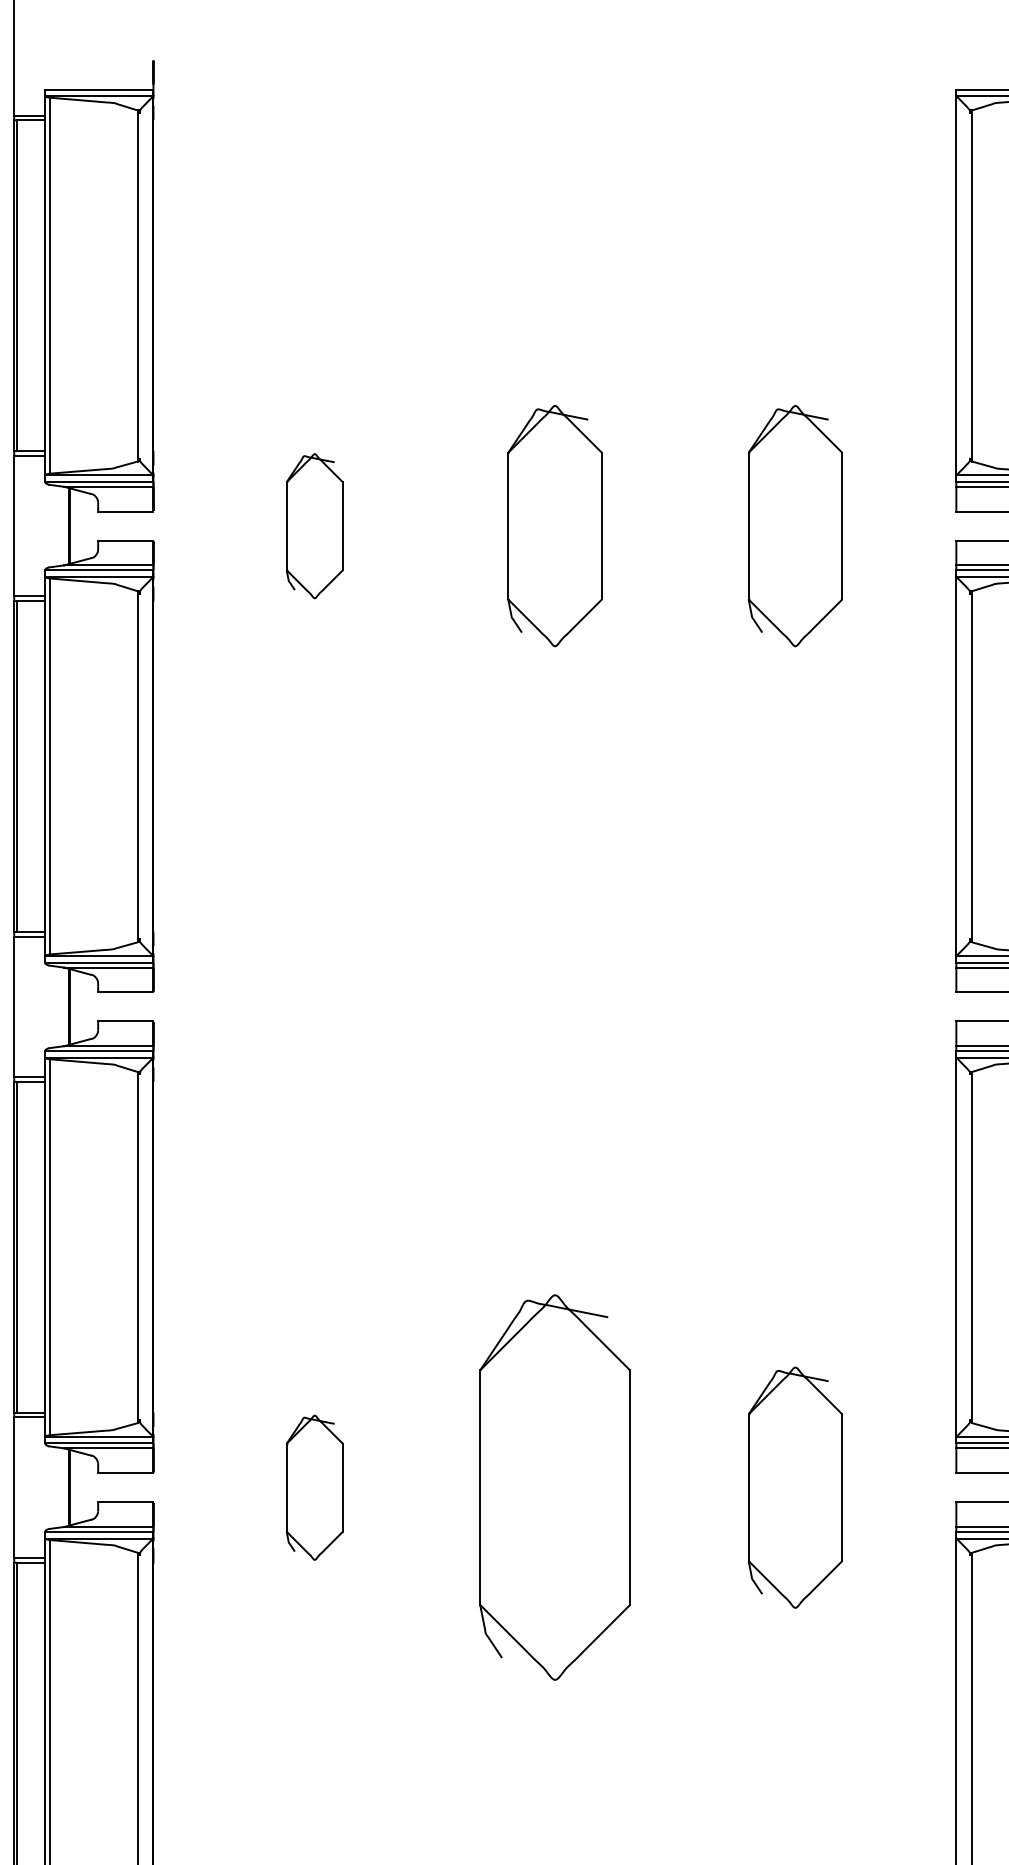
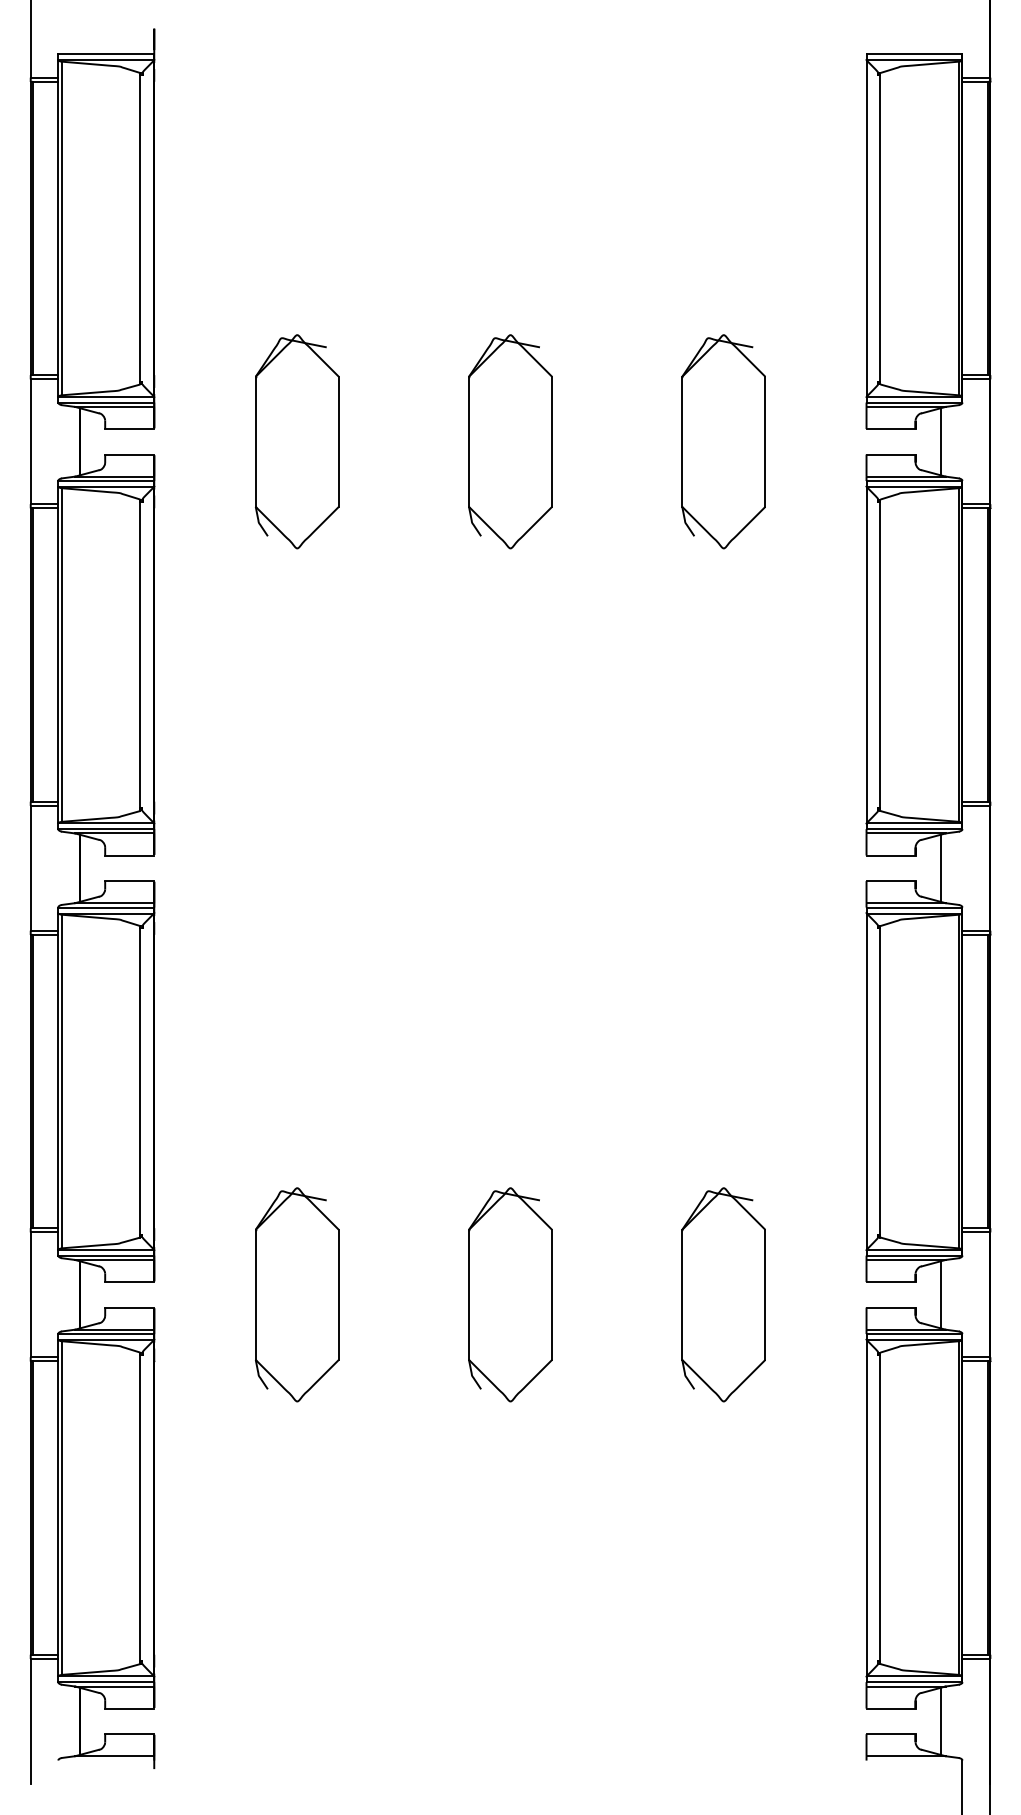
part: (314, 525) -> (297, 441), size x1.67
part: (314, 1487) -> (297, 1294), size x1.67
part: (555, 1487) -> (510, 1294), size x0.62

